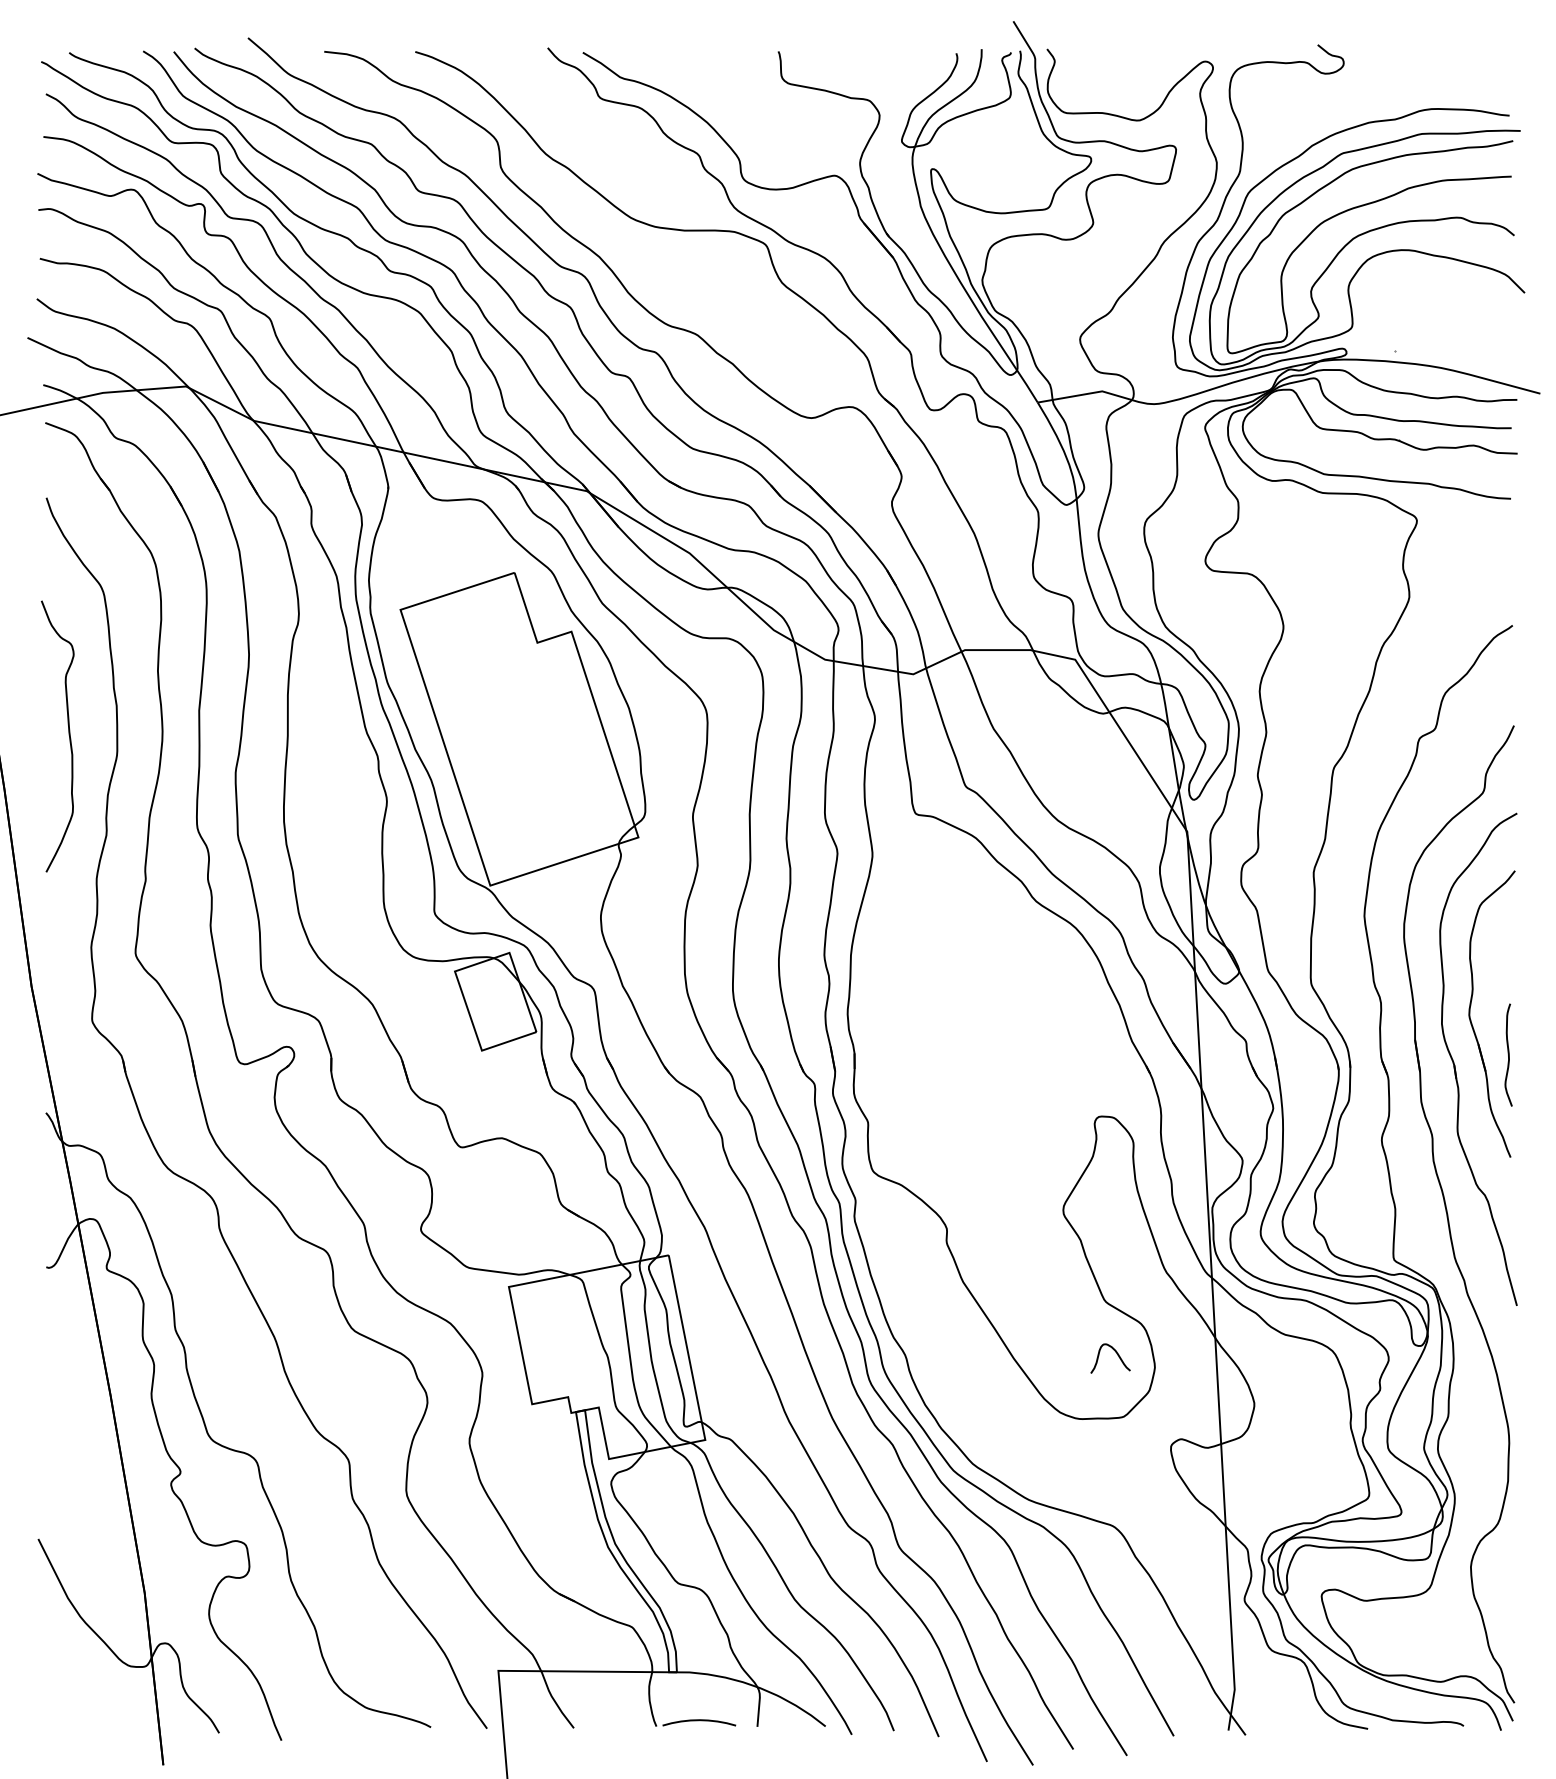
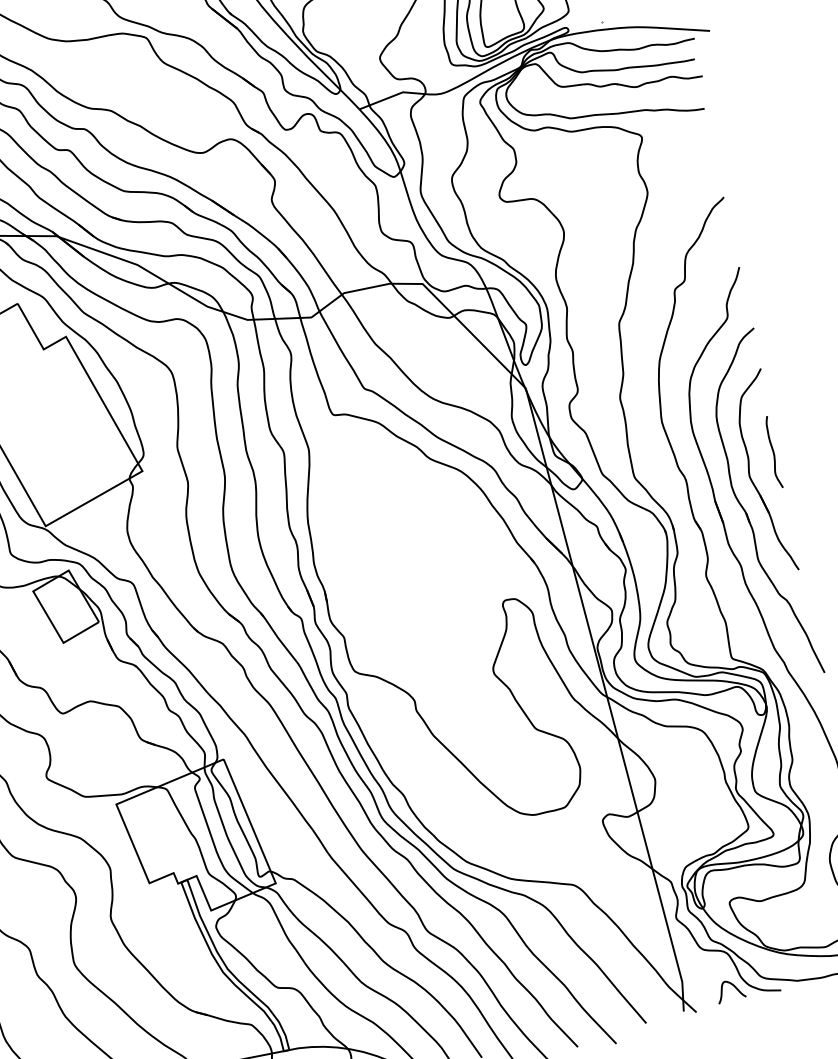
curve: (1508, 1054) -> (773, 451), moved
curve: (1117, 1355) -> (735, 987), moved

